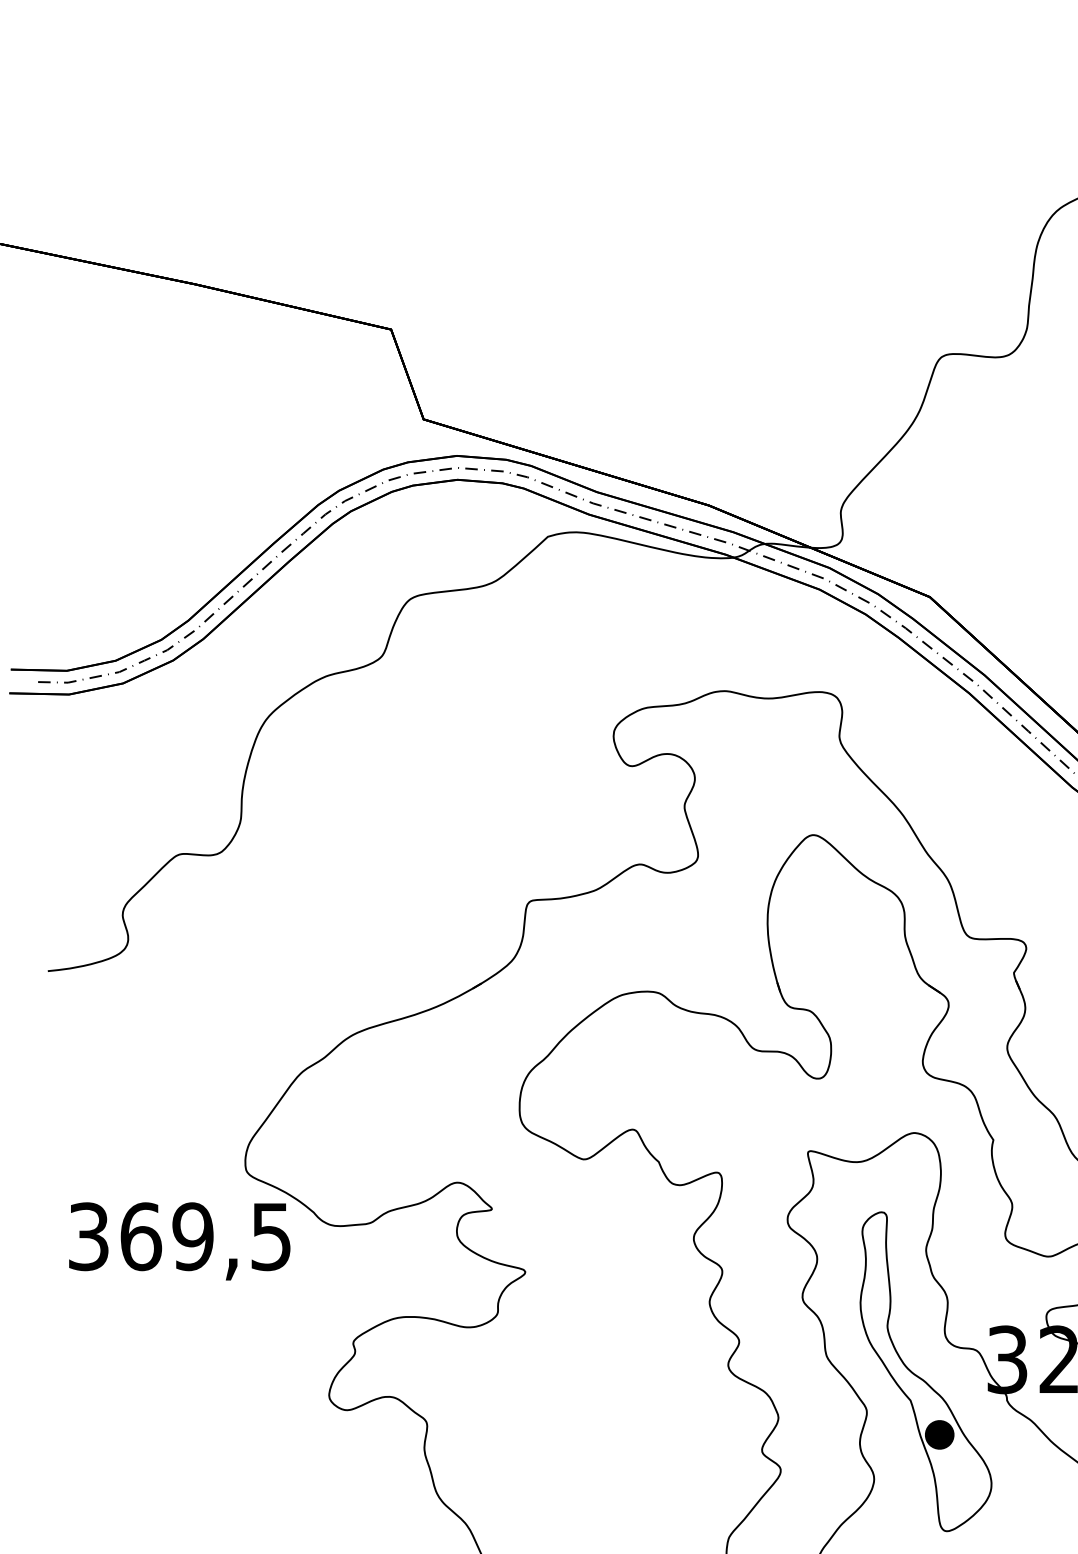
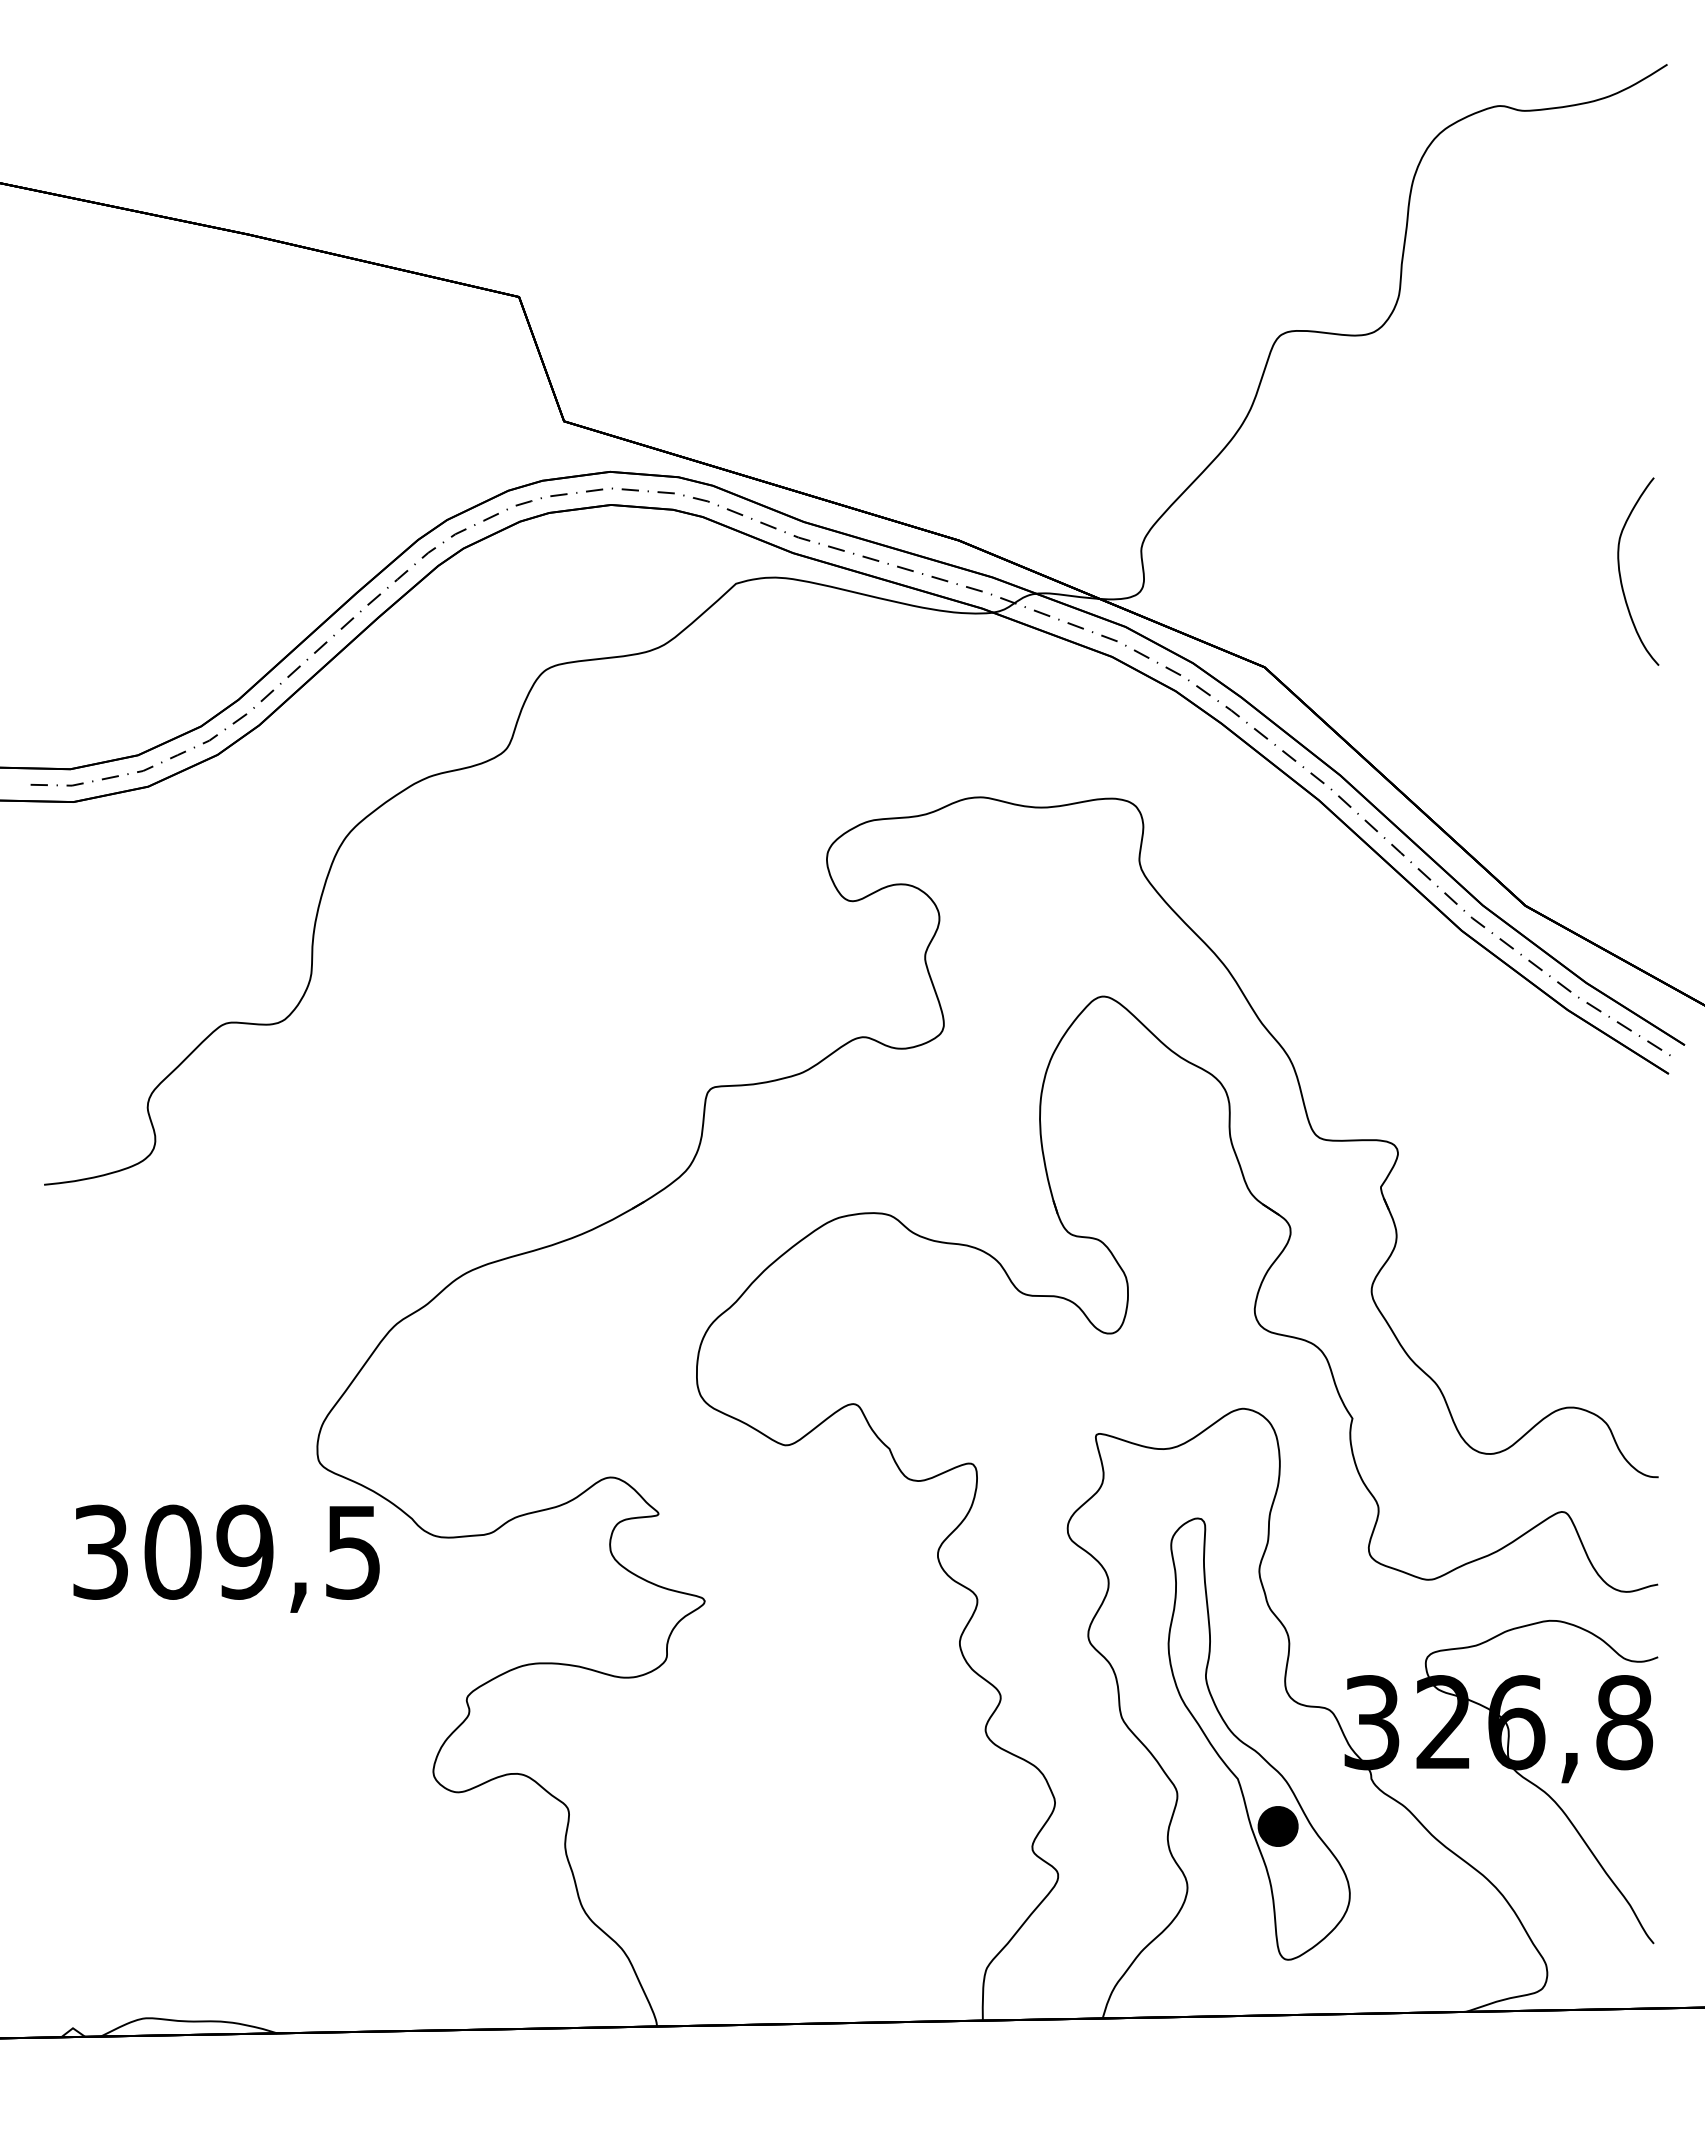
text: (141, 1236) -> (173, 1551), 369,5 -> 309,5

